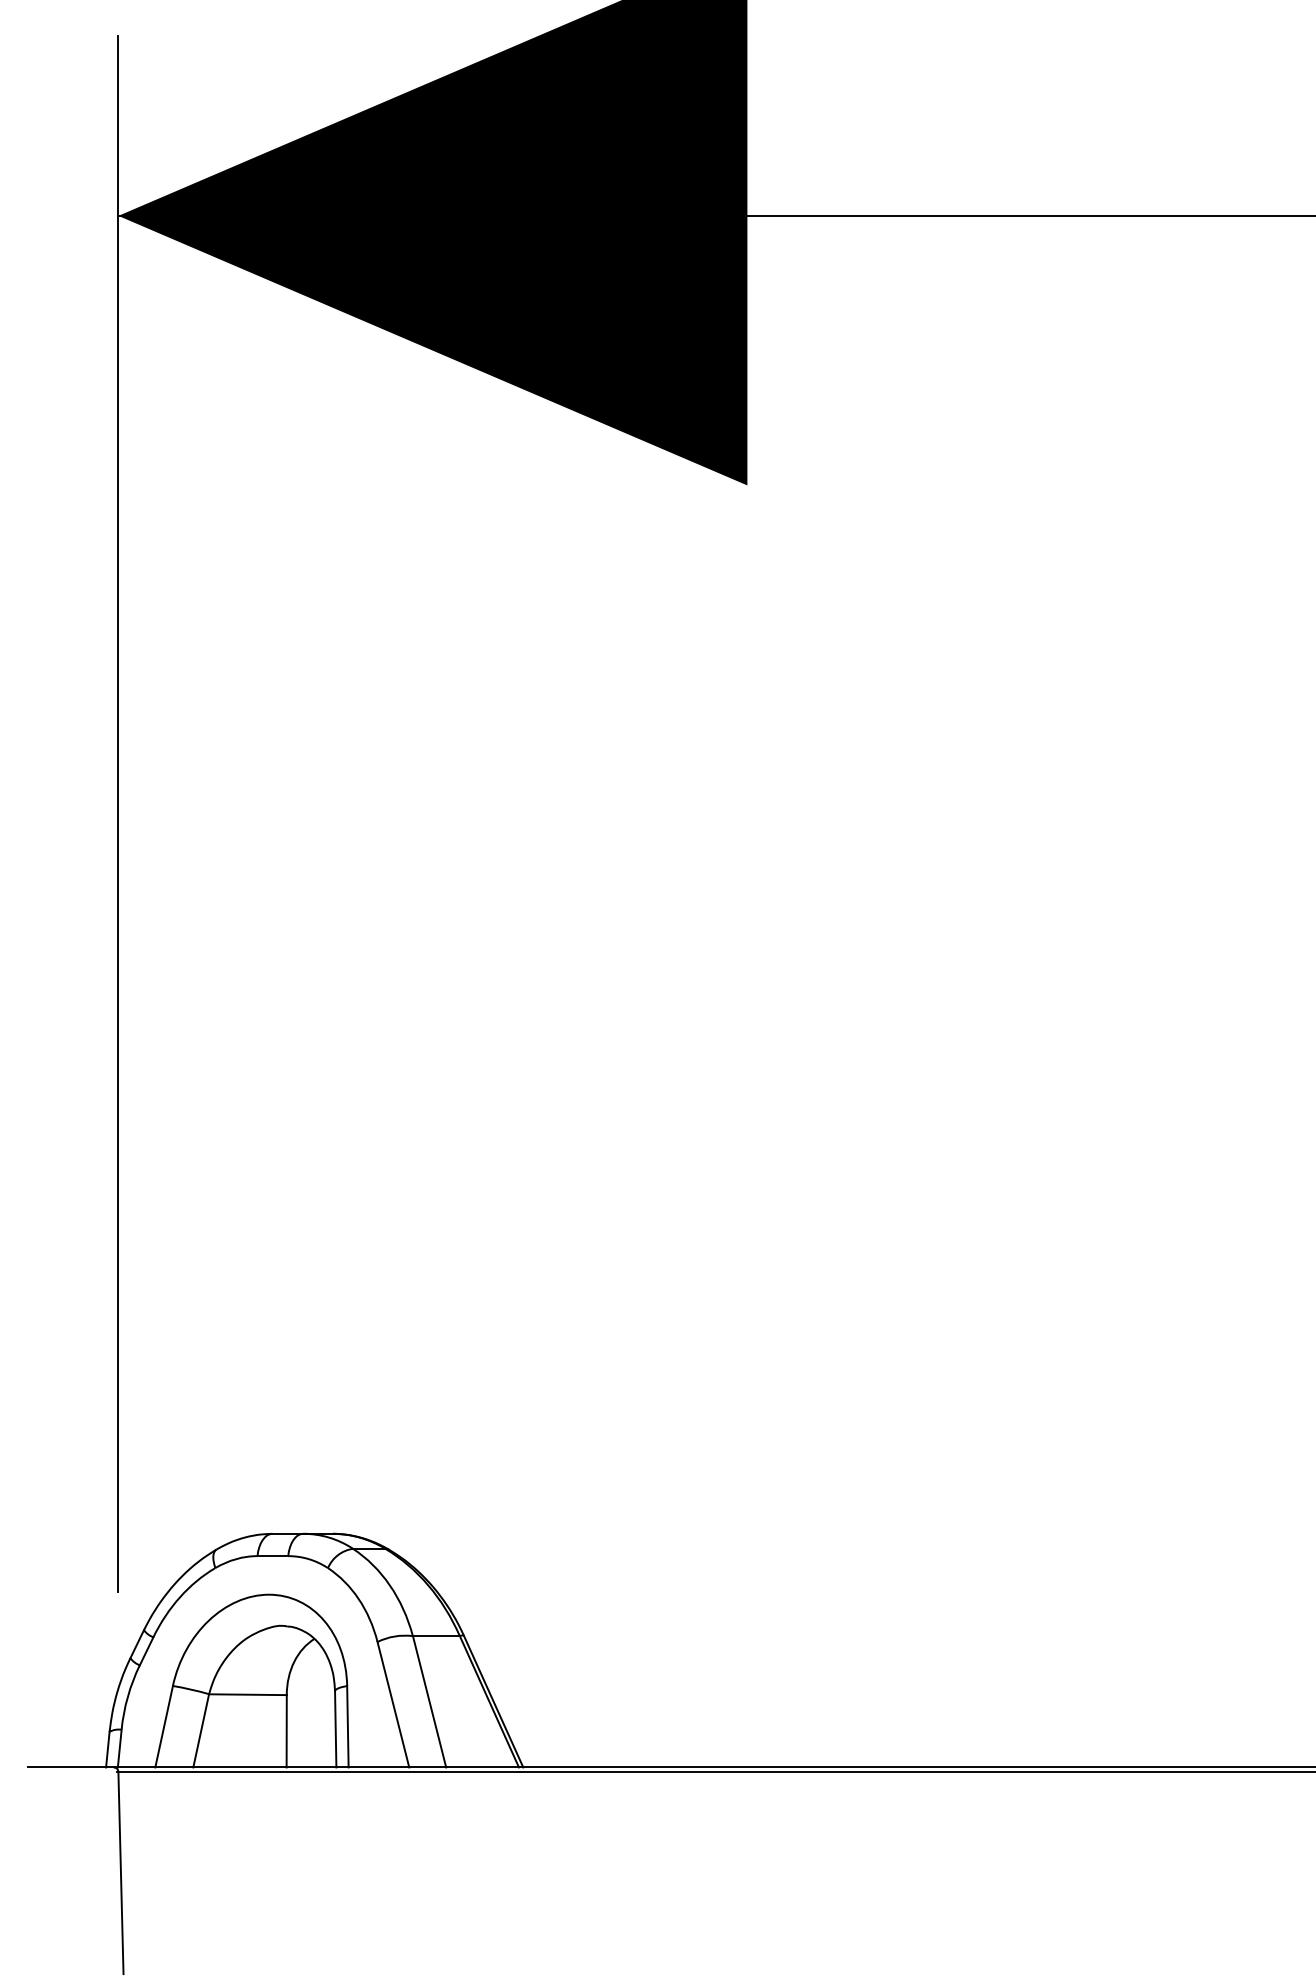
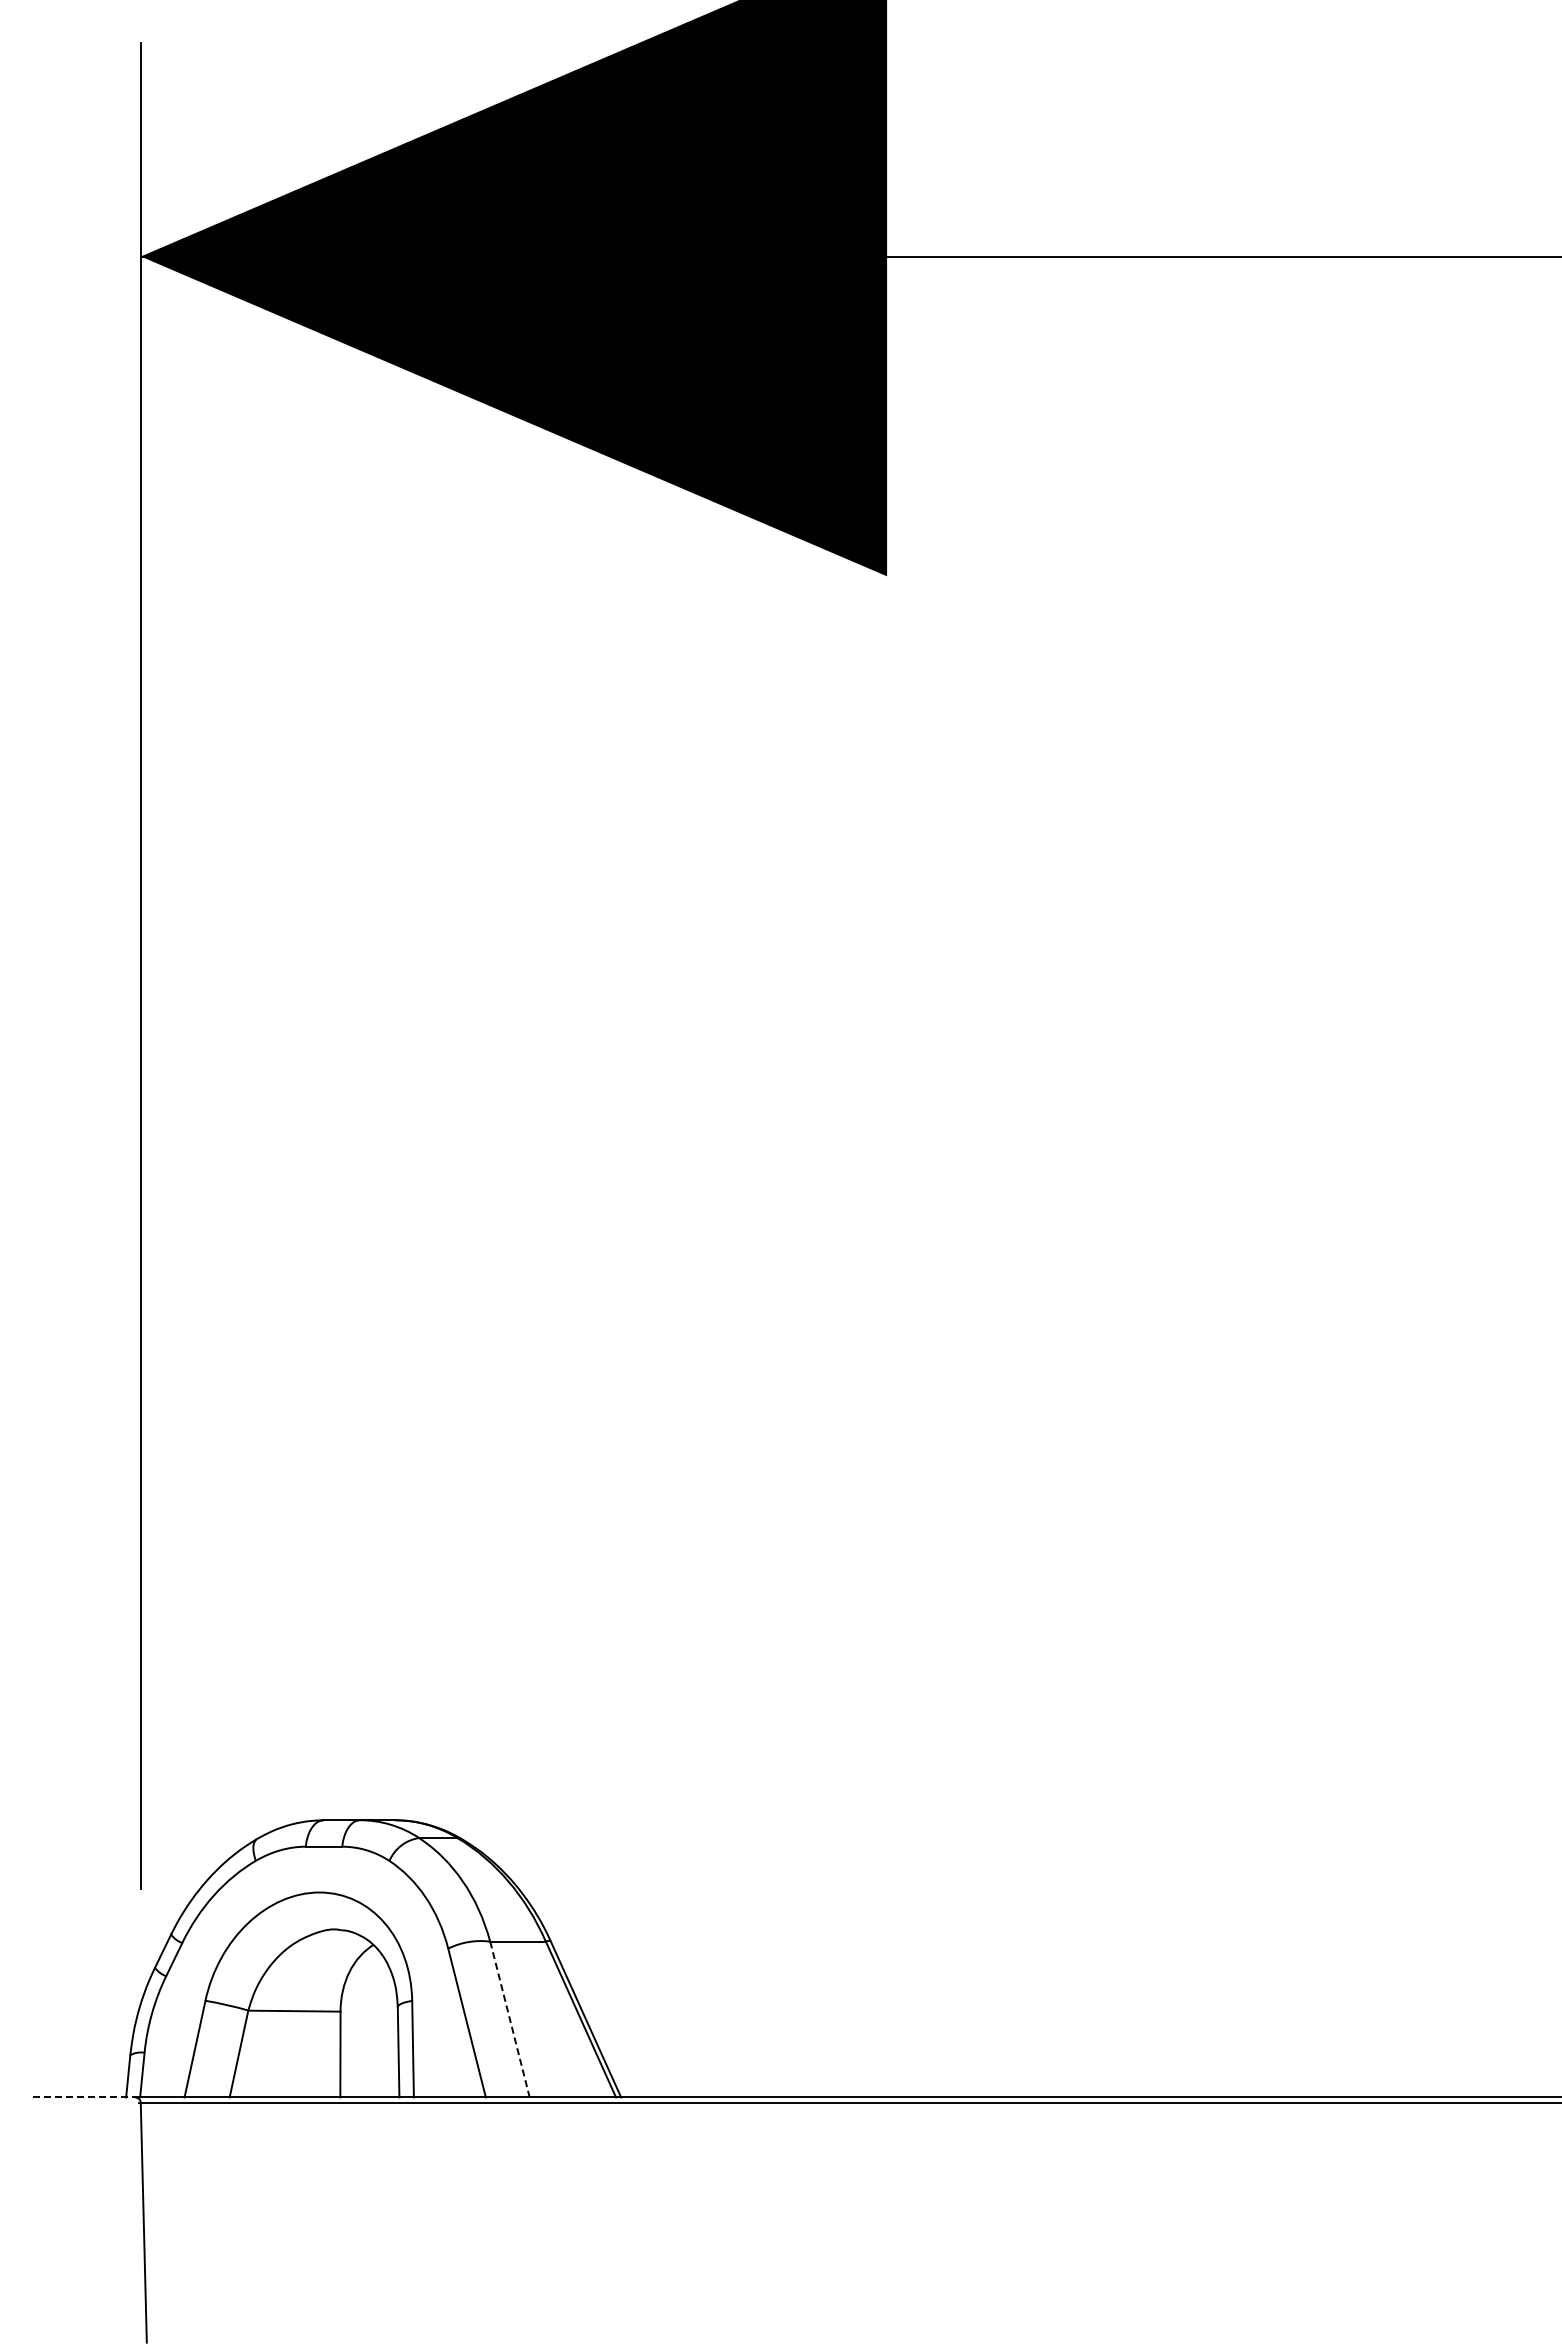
line: (430, 1702) -> (510, 2020), solid -> dashed
line: (70, 1767) -> (84, 2097), solid -> dashed

